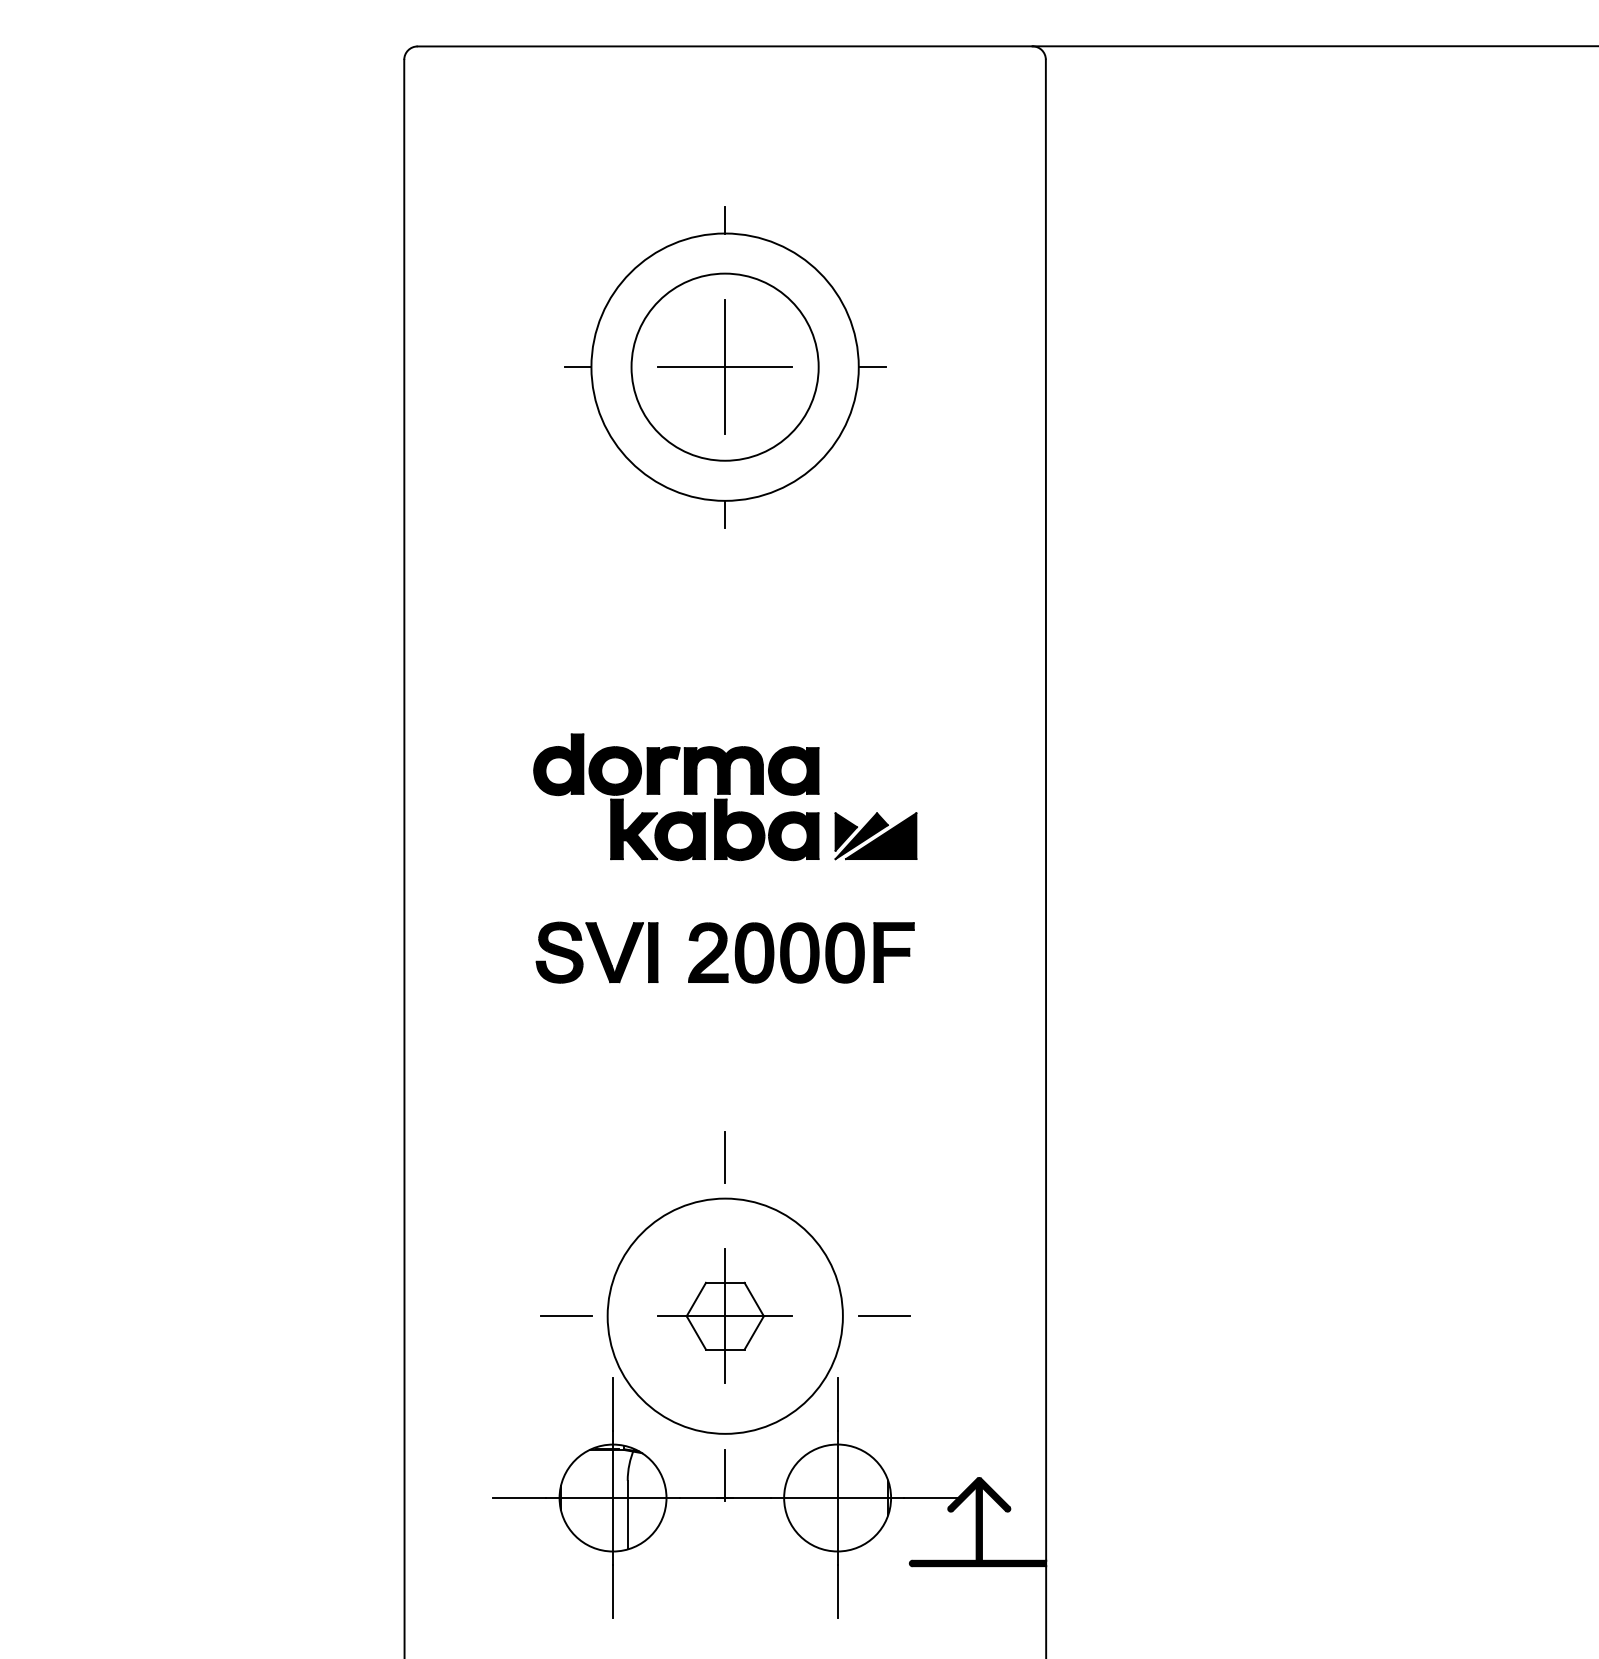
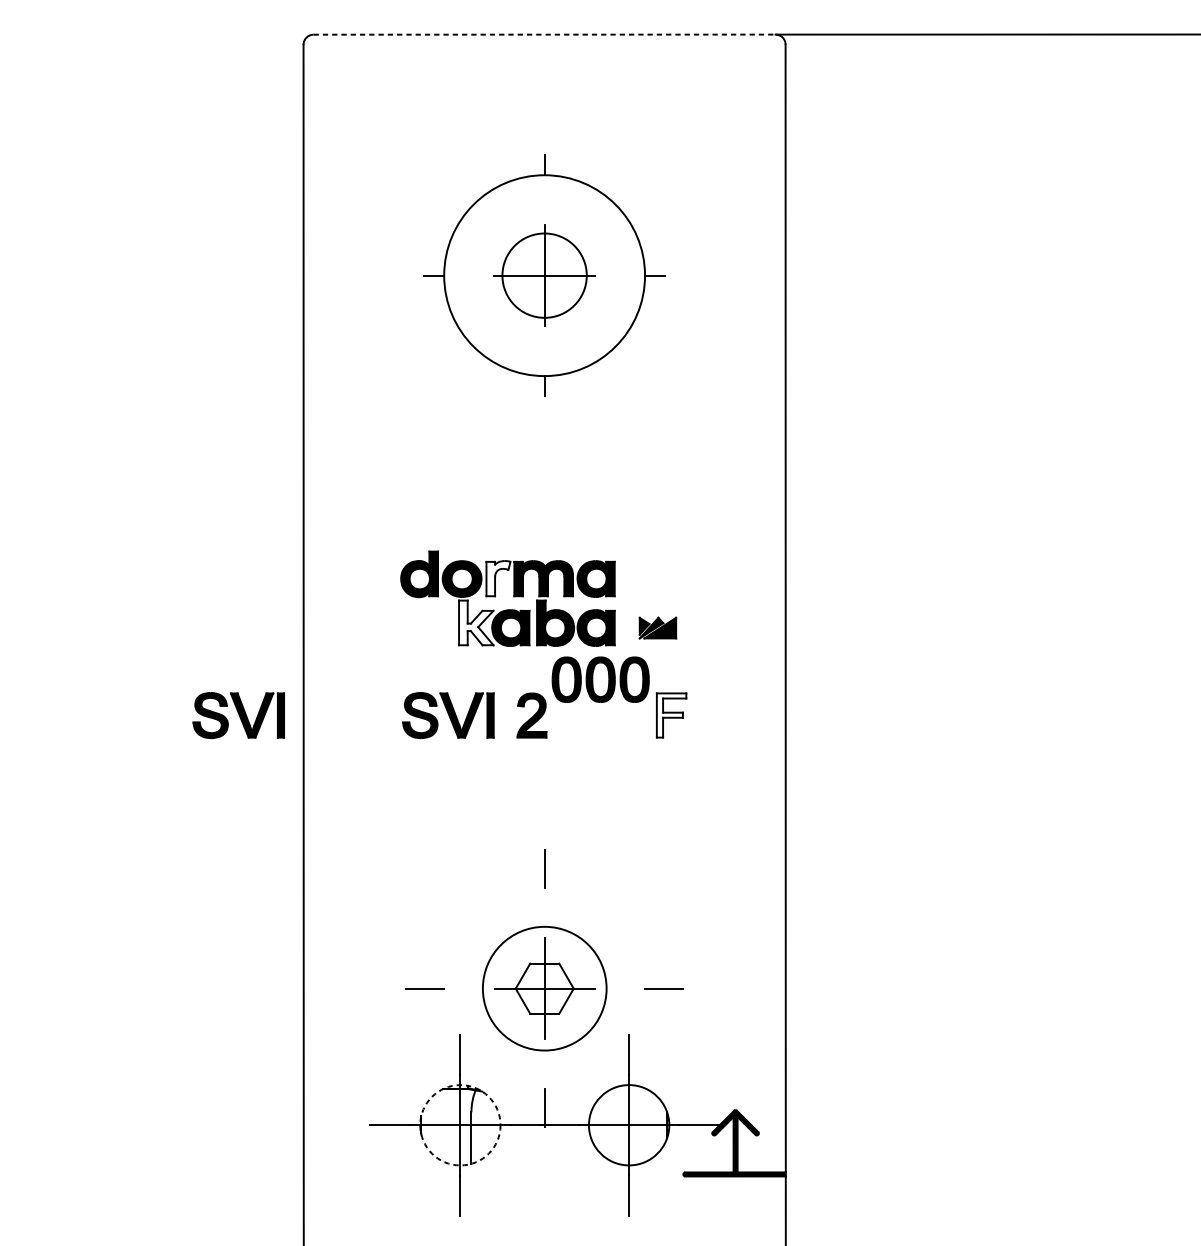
line: (725, 46) -> (544, 34), solid -> dashed
circle: (724, 366) -> (544, 275), size x0.6
fill: (663, 769) -> (498, 577), removed
fill: (634, 829) -> (476, 623), removed
part: (875, 836) -> (657, 628), size x0.6
part: (317, 952) -> (238, 715), added
part: (799, 952) -> (600, 679), moved
fill: (893, 952) -> (671, 715), removed
circle: (724, 1315) -> (544, 988), size x0.7
circle: (612, 1497) -> (460, 1124), solid -> dashed

